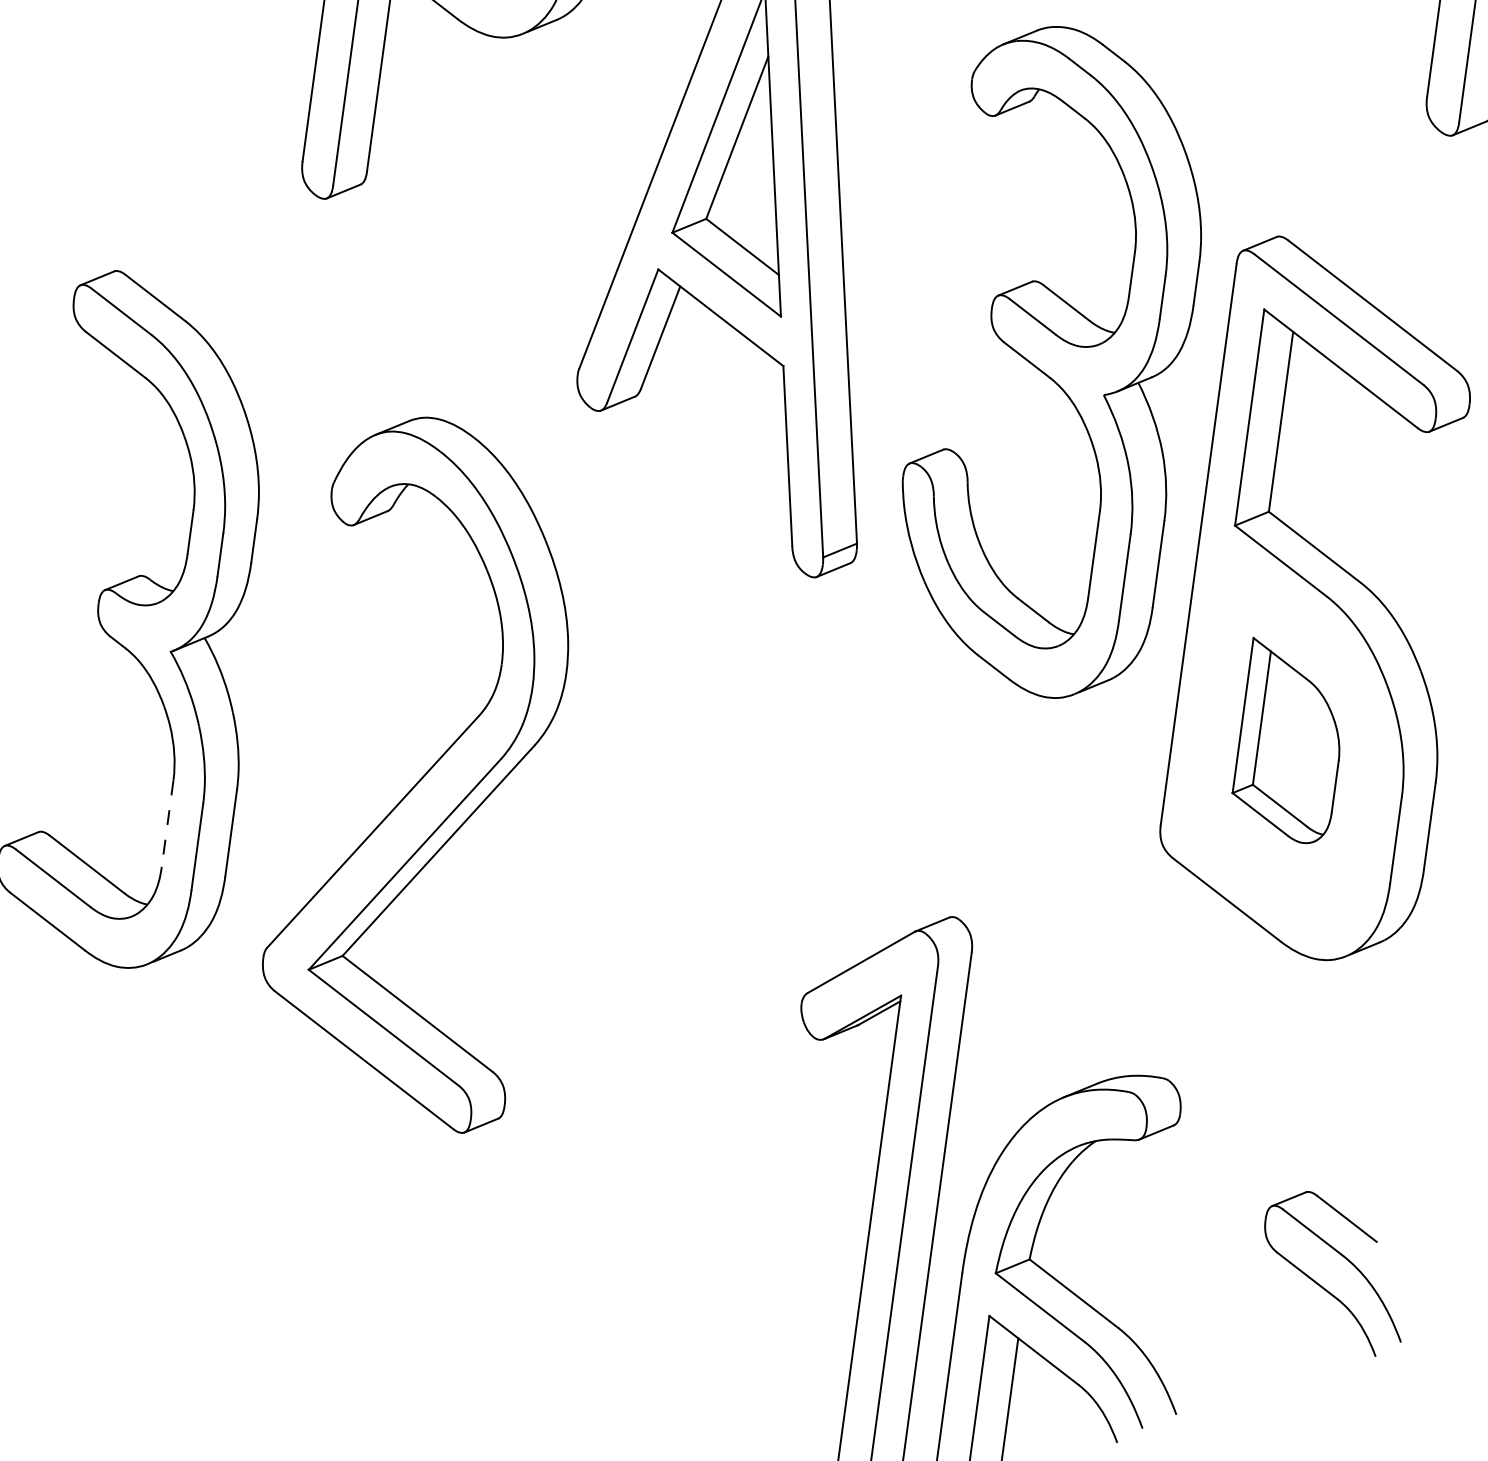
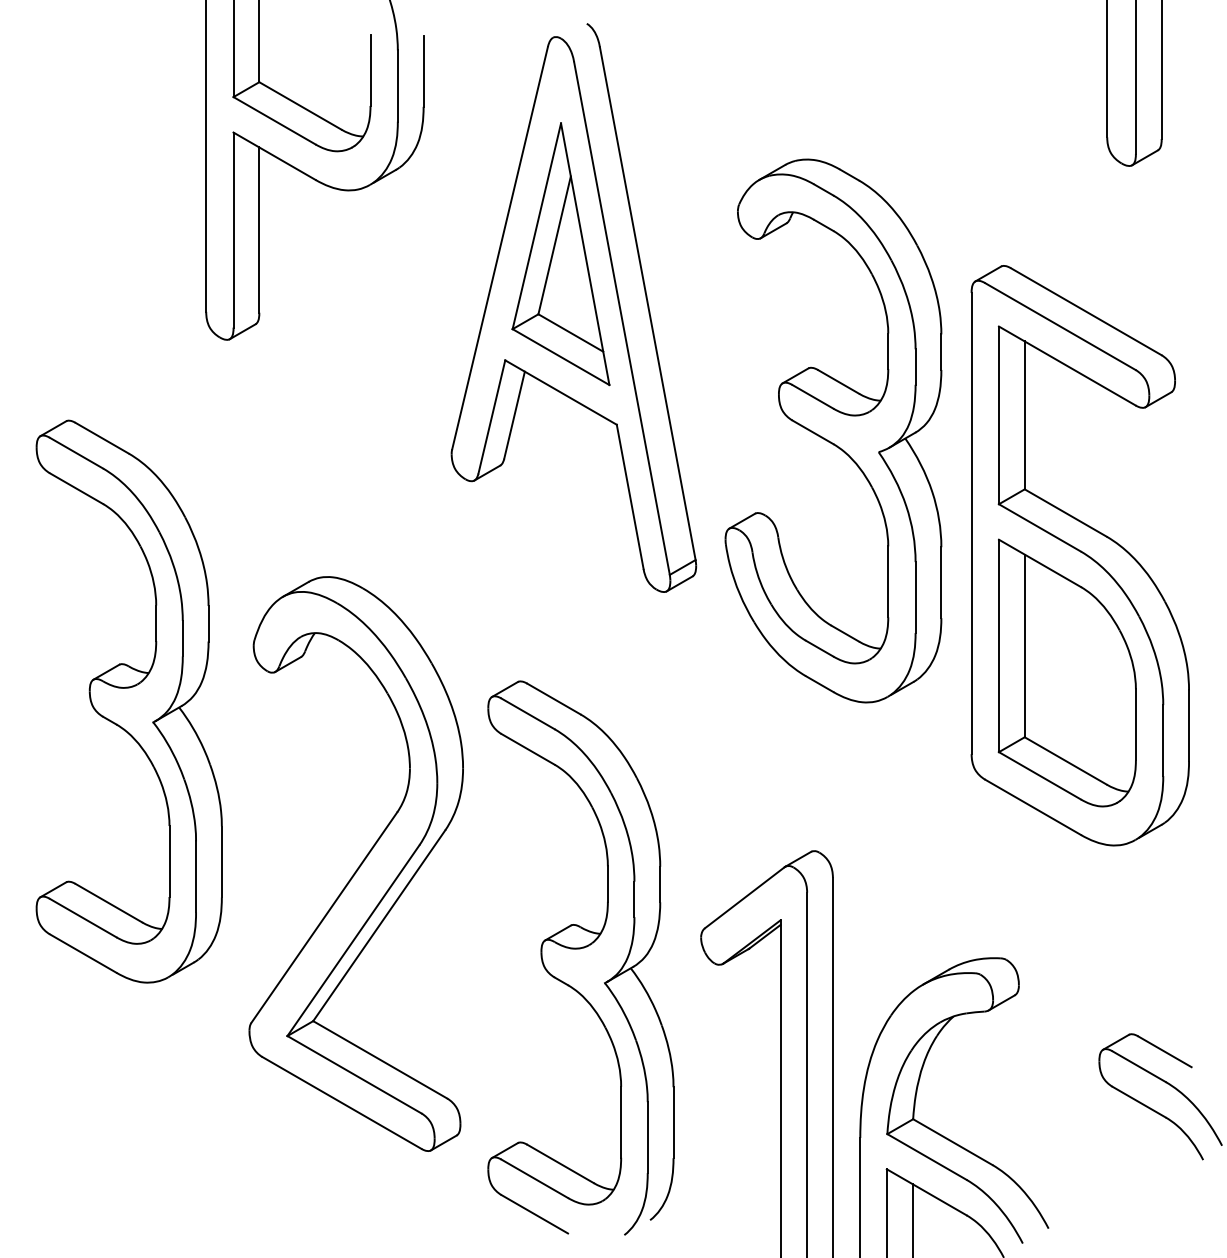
part: (1052, 361) -> (833, 430), moved
part: (1289, 741) -> (1066, 672), size x1.67
part: (419, 771) -> (355, 863), moved
line: (167, 824) -> (169, 862), dashed -> solid
part: (652, 998) -> (580, 949), added

